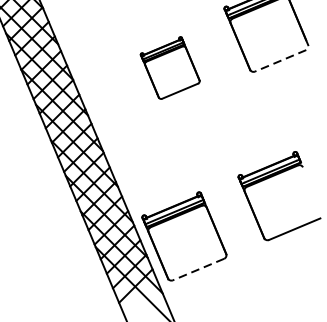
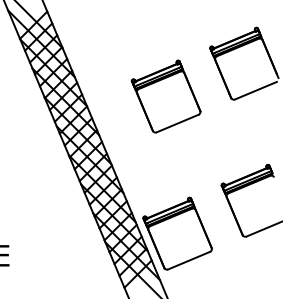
line: (280, 60) -> (255, 90), dashed -> solid
part: (169, 67) -> (165, 96), size x1.43
line: (198, 269) -> (189, 260), dashed -> solid

